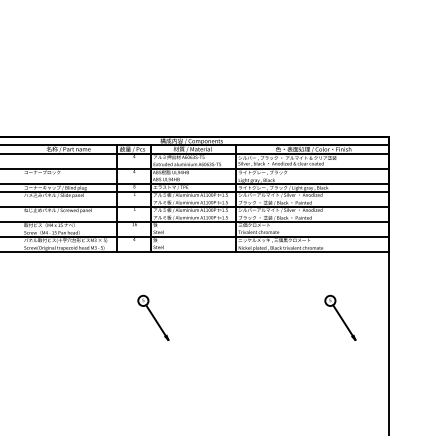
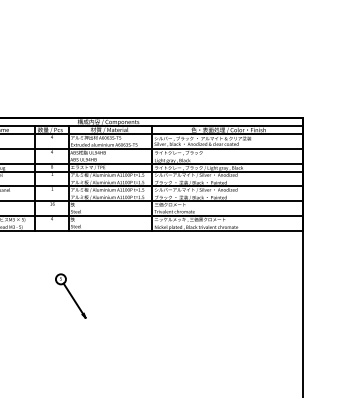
part: (340, 317) -> (255, 295), removed

